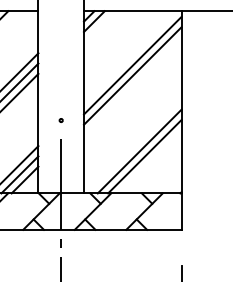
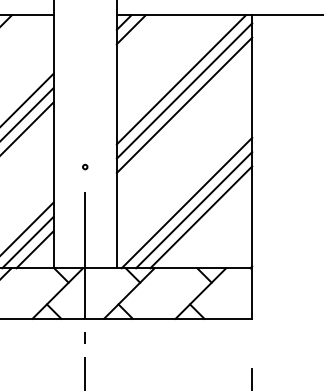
line: (129, 57) -> (180, 79), added
line: (134, 146) -> (186, 202), added

